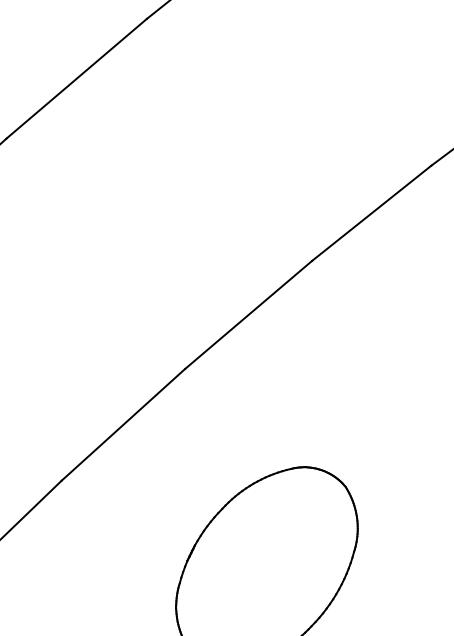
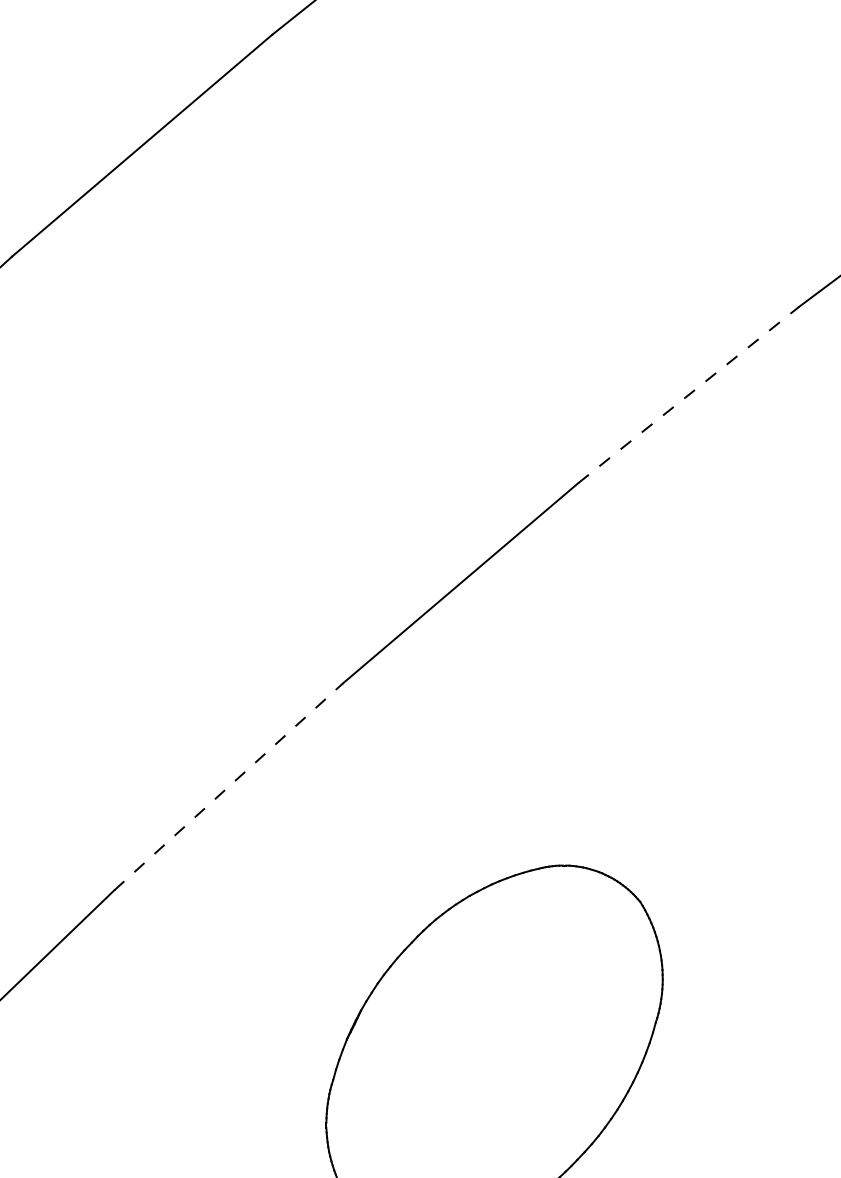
line: (372, 213) -> (690, 395), solid -> dashed
line: (123, 424) -> (228, 786), solid -> dashed

